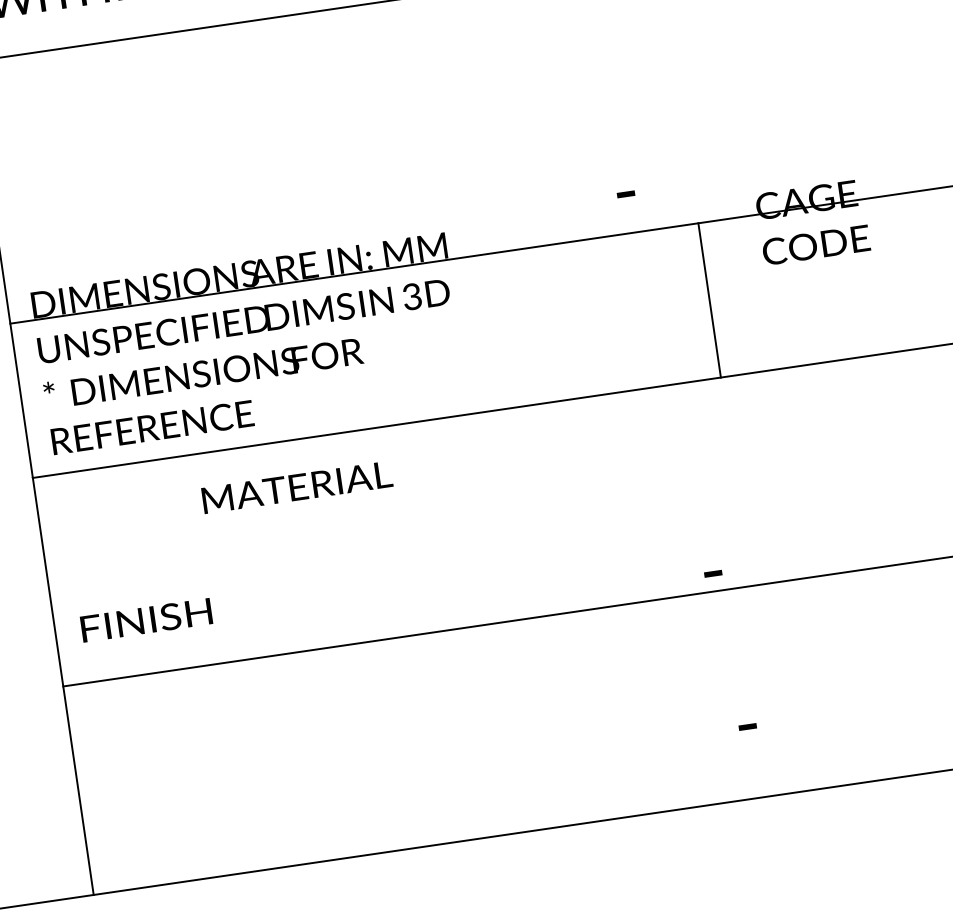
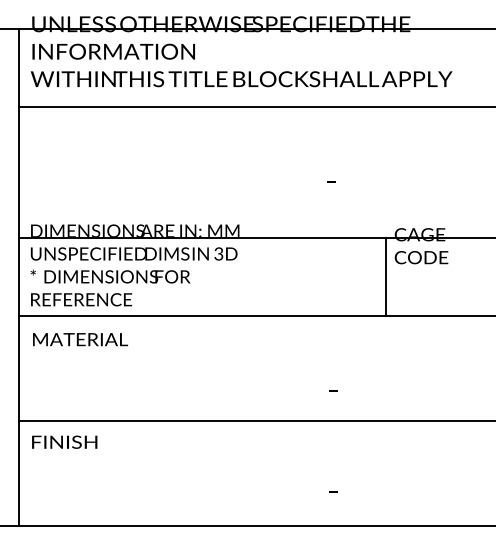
text: (625, 193) -> (331, 181), moved
line: (710, 298) -> (386, 276), moved
text: (297, 487) -> (80, 339), moved
text: (713, 572) -> (333, 390), moved
text: (145, 618) -> (64, 441), moved
text: (748, 725) -> (333, 491), moved

